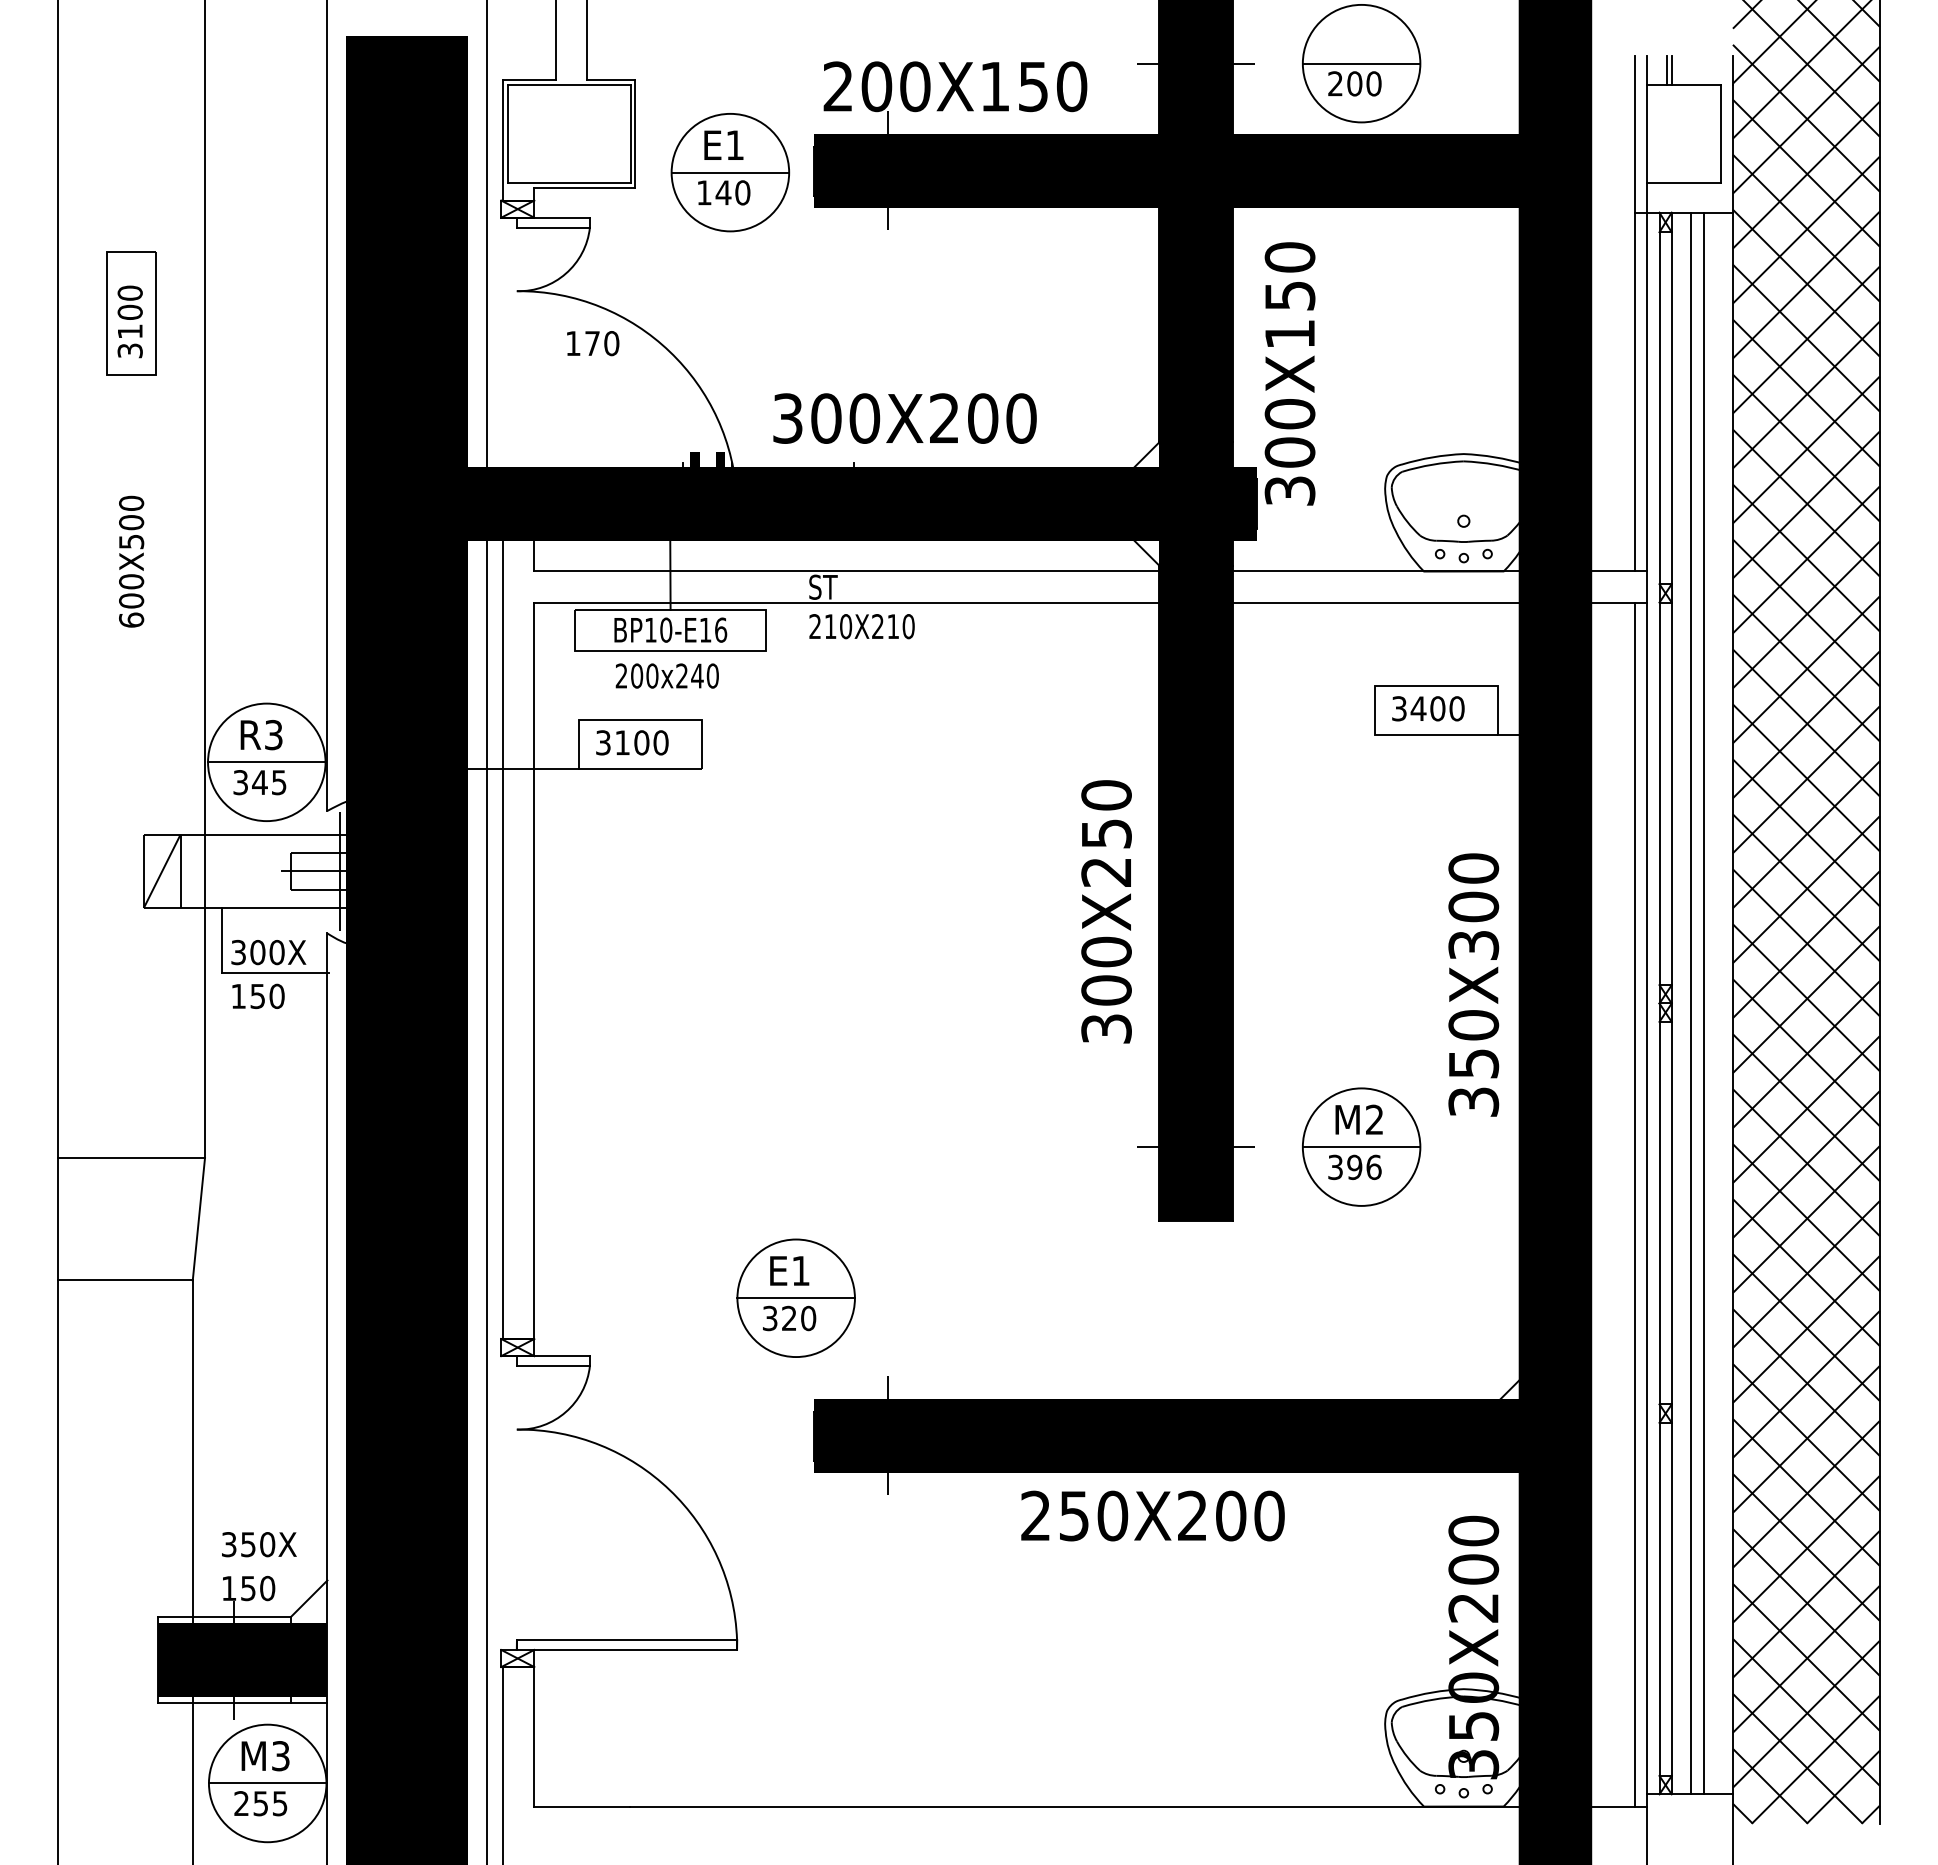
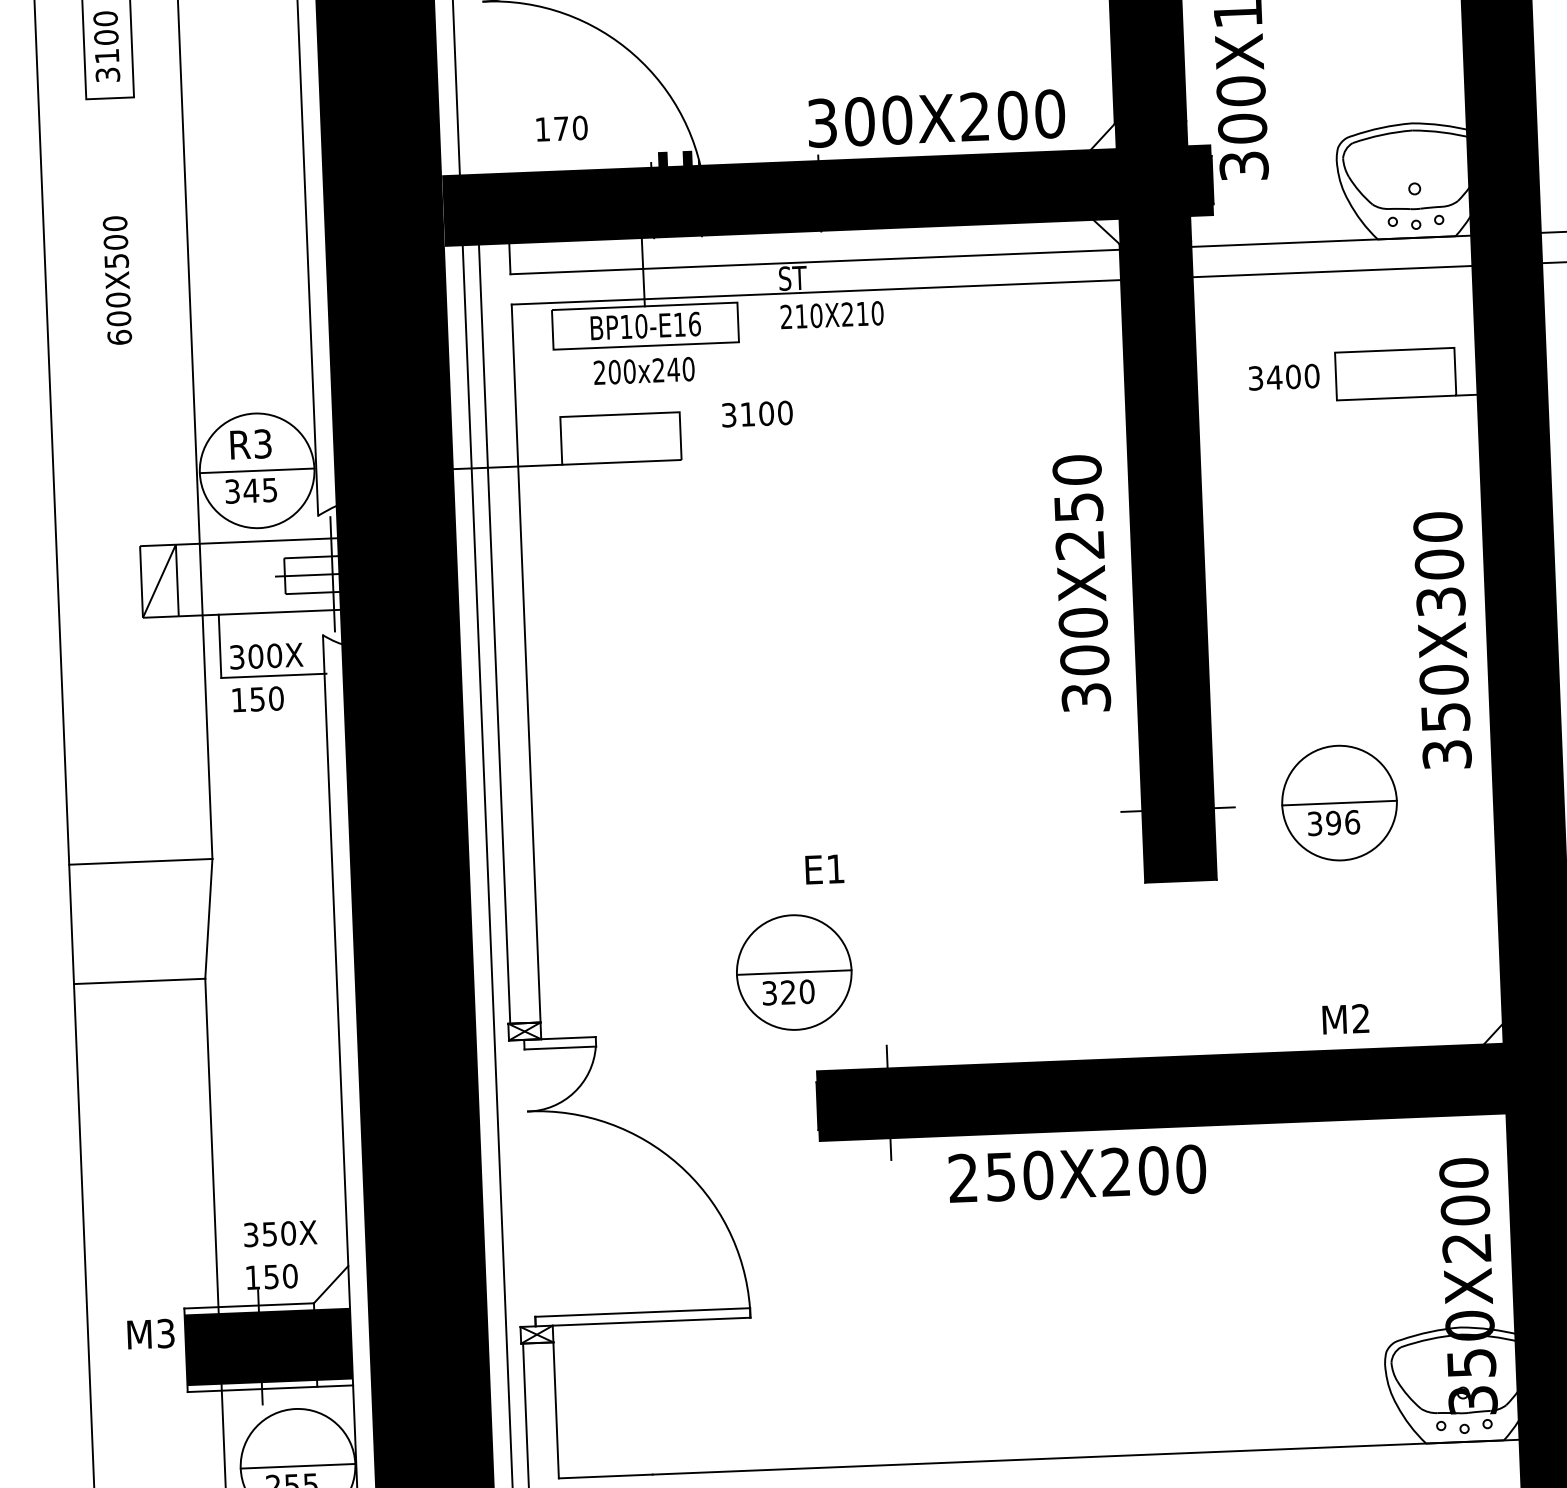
text: (593, 343) -> (562, 128), moved
text: (904, 418) -> (936, 118), moved
text: (1428, 708) -> (1284, 376), moved
text: (632, 742) -> (757, 413), moved
text: (1358, 1119) -> (1345, 1019), moved
text: (789, 1270) -> (824, 869), moved
text: (1152, 1515) -> (1077, 1173), moved
text: (265, 1756) -> (150, 1334), moved

